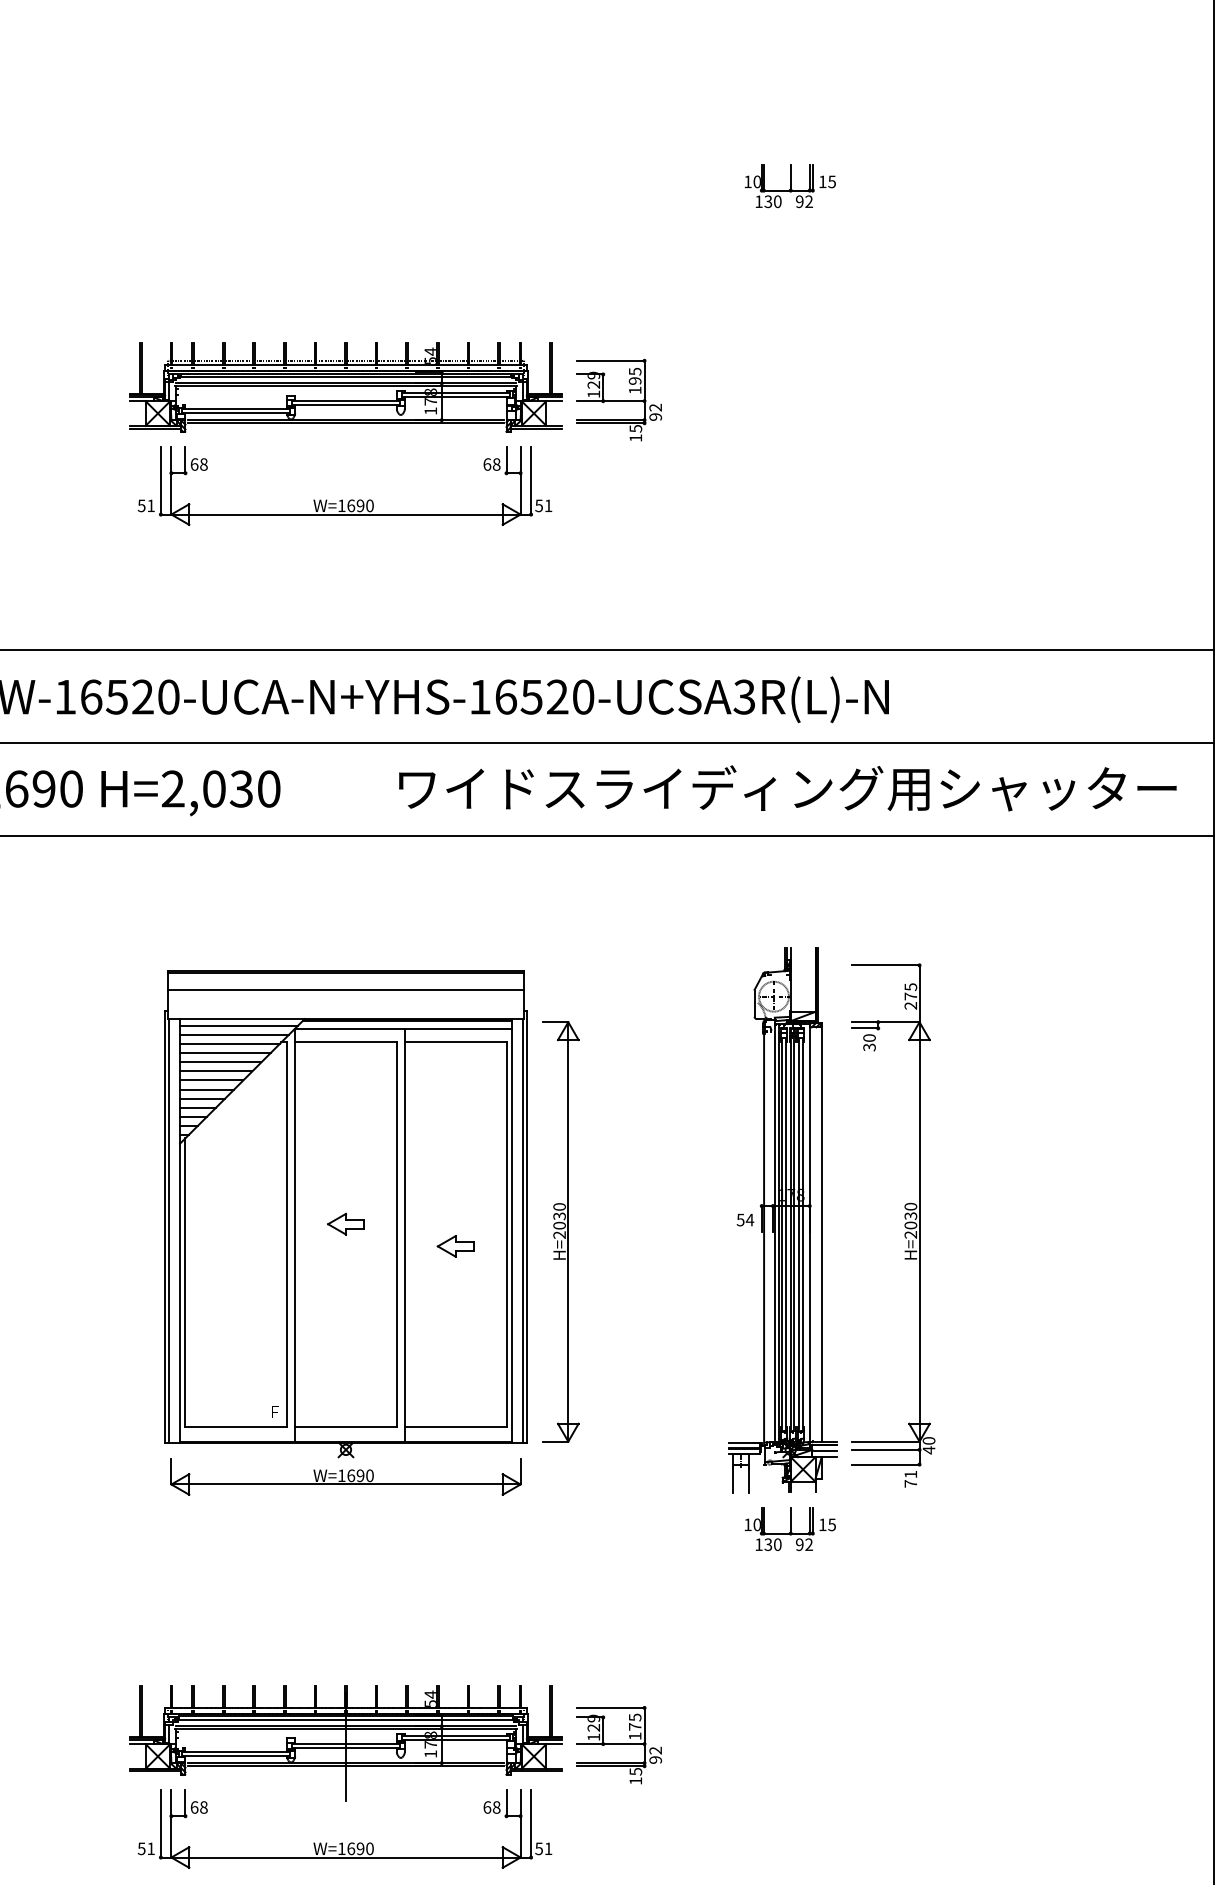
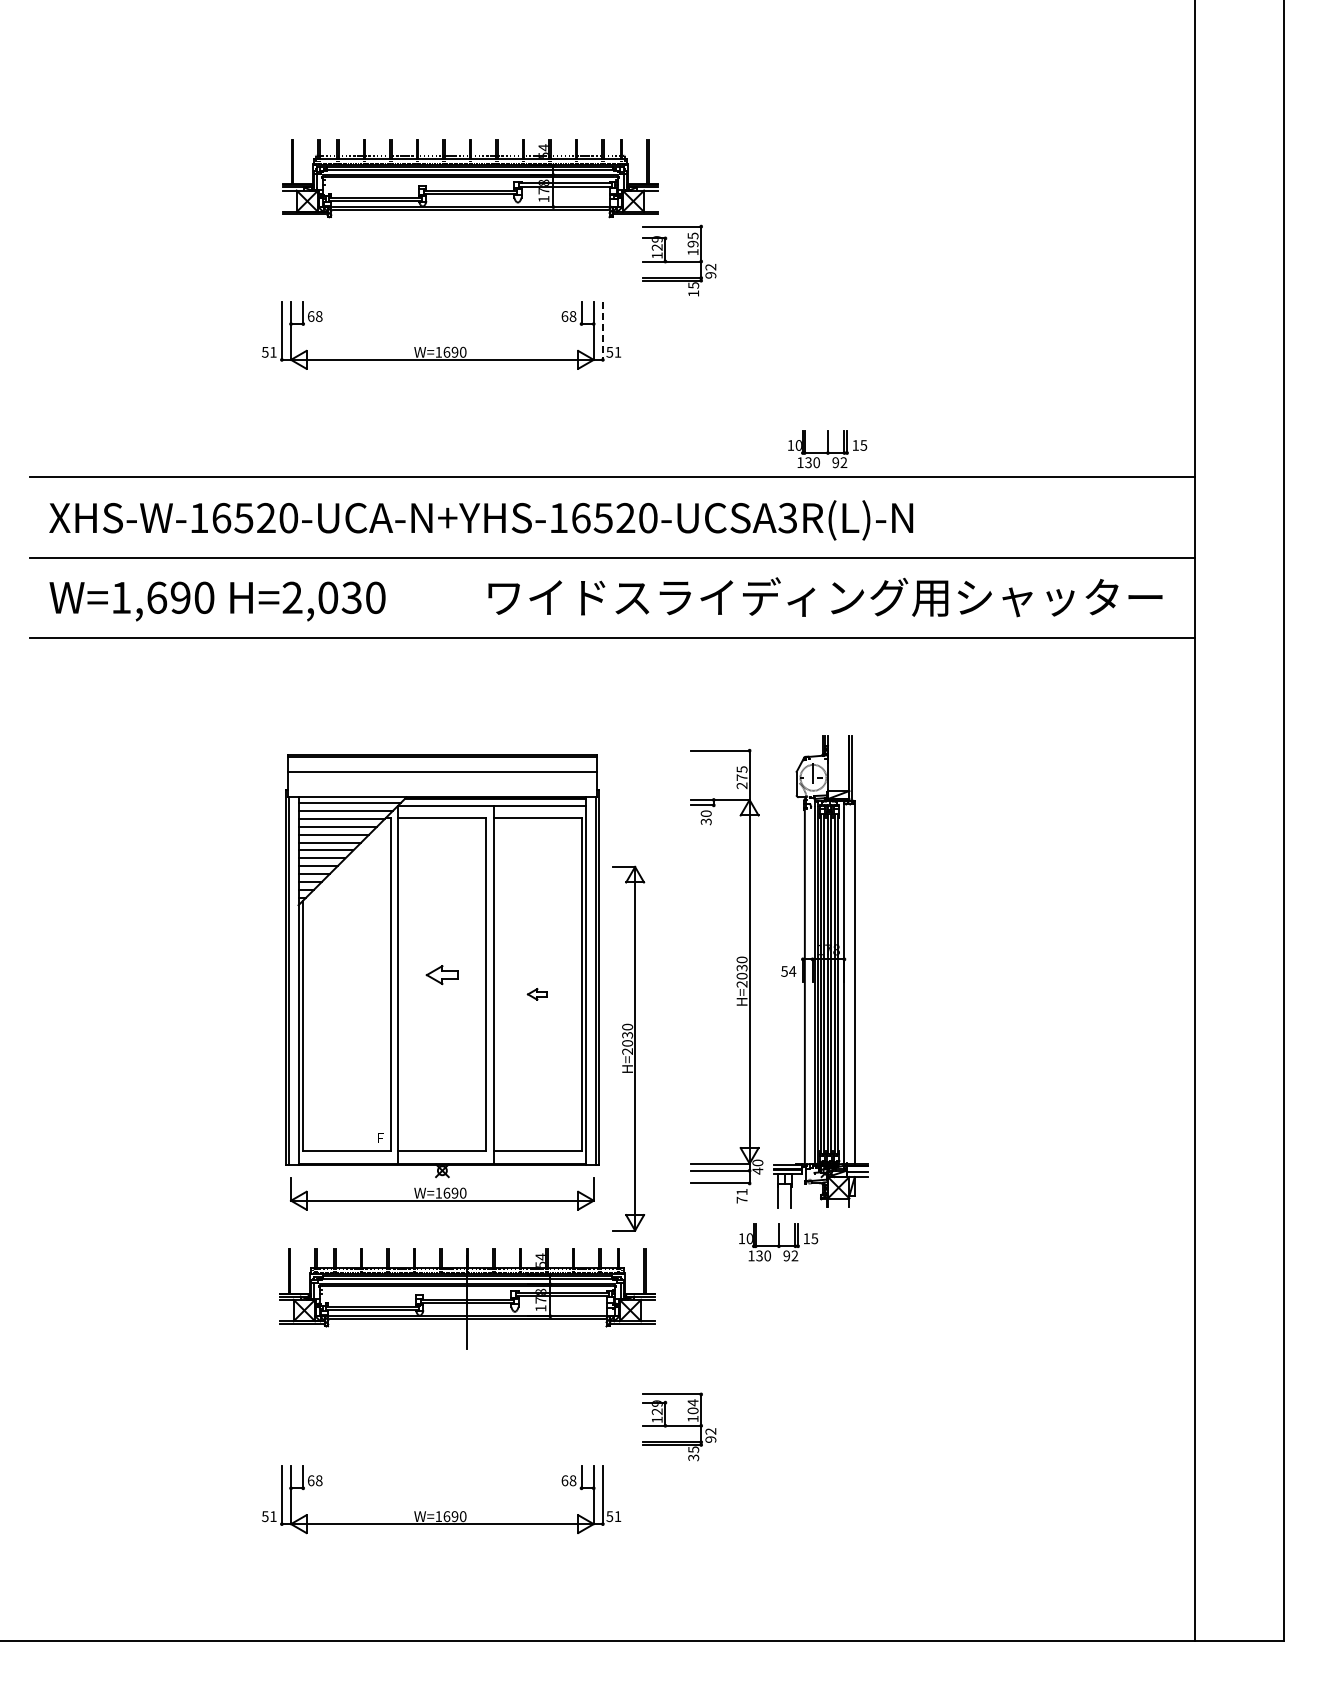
part: (790, 186) -> (827, 449), moved
part: (346, 387) -> (470, 178), moved
line: (530, 481) -> (602, 331), solid -> dashed
part: (904, 1225) -> (736, 976), moved
part: (560, 1231) -> (628, 1048), moved
part: (454, 1246) -> (536, 994), size x0.6
part: (790, 1529) -> (778, 1242), moved
text: (634, 1721) -> (692, 1406), 175 -> 104
part: (346, 1742) -> (467, 1298), moved
text: (635, 1780) -> (693, 1457), 15 -> 35

